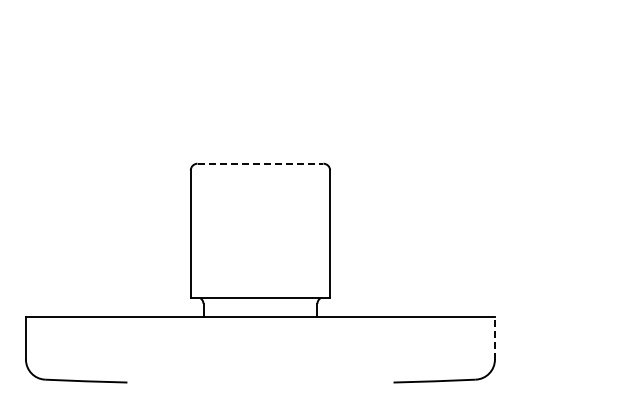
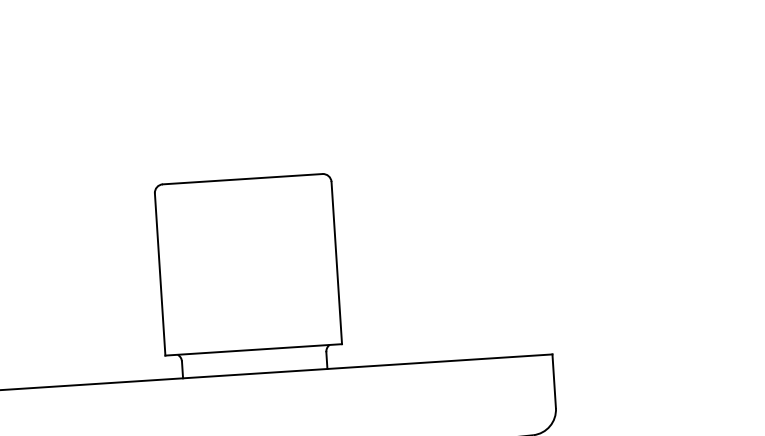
line: (260, 163) -> (242, 178), dashed -> solid
line: (494, 337) -> (553, 380), dashed -> solid

